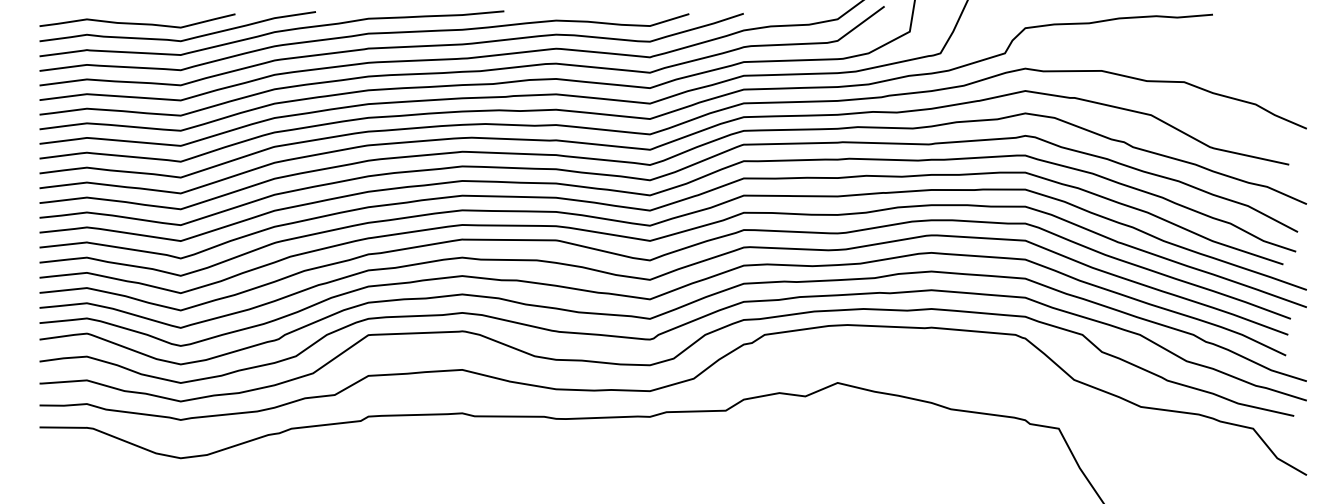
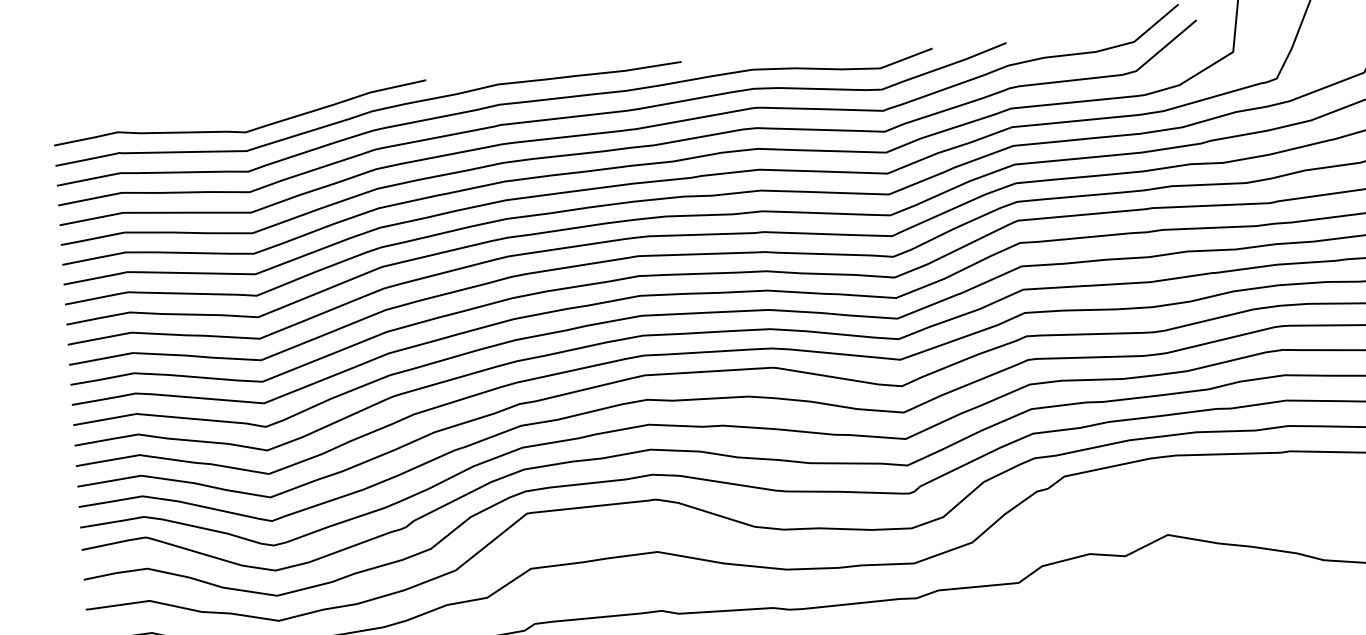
curve: (135, 22) -> (182, 111), removed

